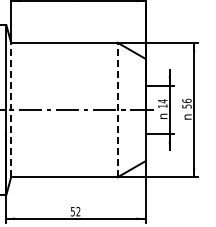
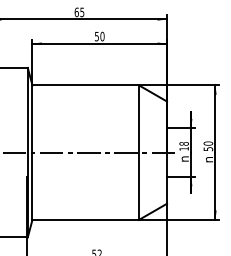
text: (162, 100) -> (183, 143), 14 -> 18
text: (186, 100) -> (207, 143), 56 -> 50
line: (11, 109) -> (32, 152), dashed -> solid
line: (118, 109) -> (139, 152), dashed -> solid

